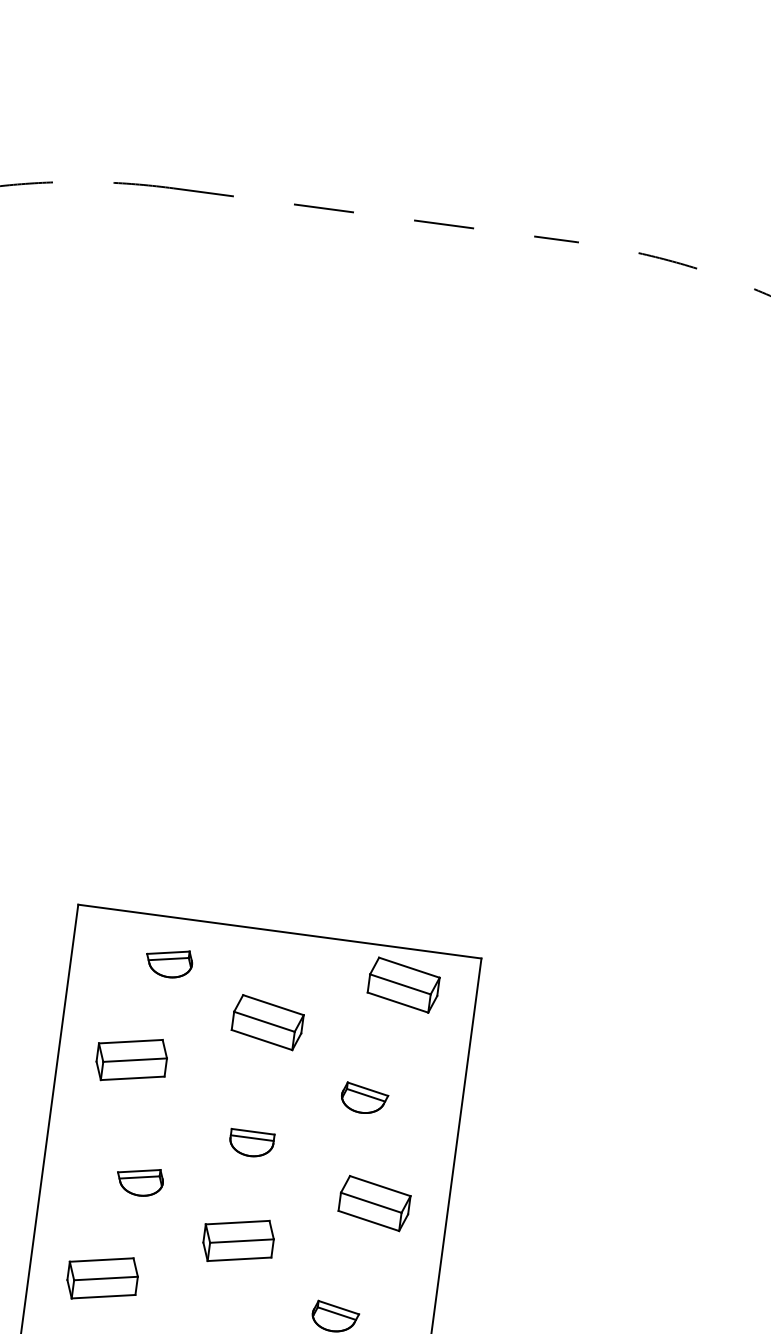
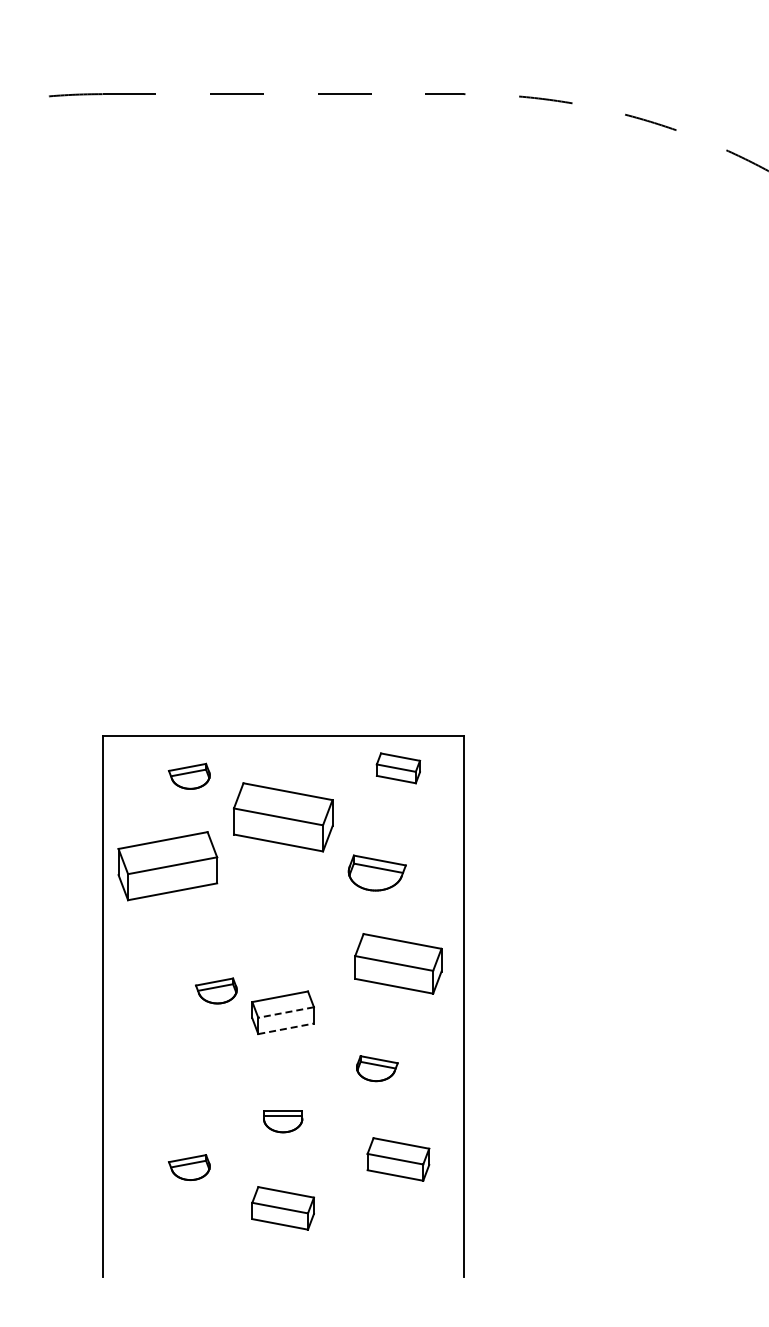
part: (403, 985) -> (398, 768), size x0.7
part: (267, 1021) -> (282, 816), size x1.6
part: (131, 1059) -> (167, 865), size x1.6
part: (364, 1098) -> (377, 872), size x1.4
part: (251, 1143) -> (283, 925), removed
part: (140, 1180) -> (216, 990), moved
part: (374, 1203) -> (398, 963), size x1.4
line: (241, 1240) -> (285, 1012), solid -> dashed
line: (239, 1258) -> (286, 1028), solid -> dashed
part: (102, 1278) -> (167, 1061), removed

